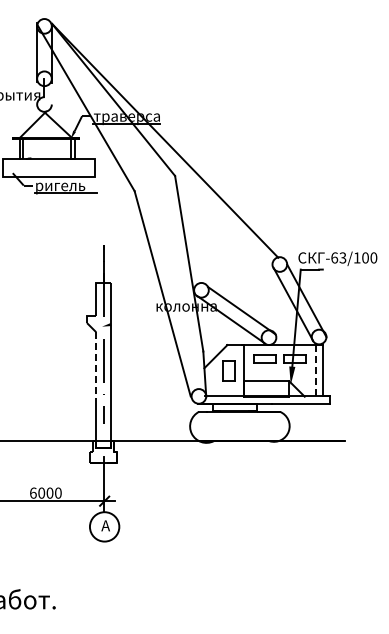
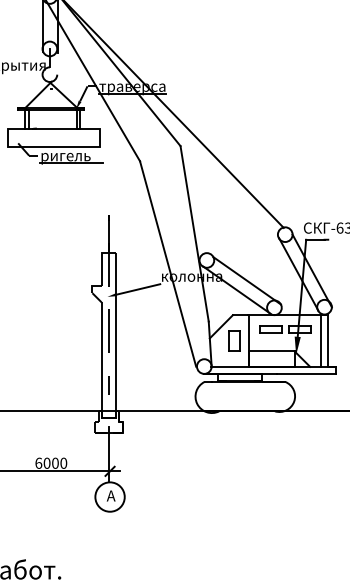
line: (132, 319) -> (137, 289), added
line: (96, 368) -> (101, 338), dashed -> solid
line: (315, 370) -> (320, 340), dashed -> solid

